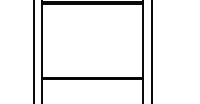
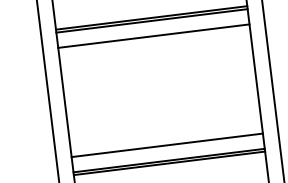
line: (92, 11) -> (153, 35), added
line: (92, 69) -> (166, 145), added

